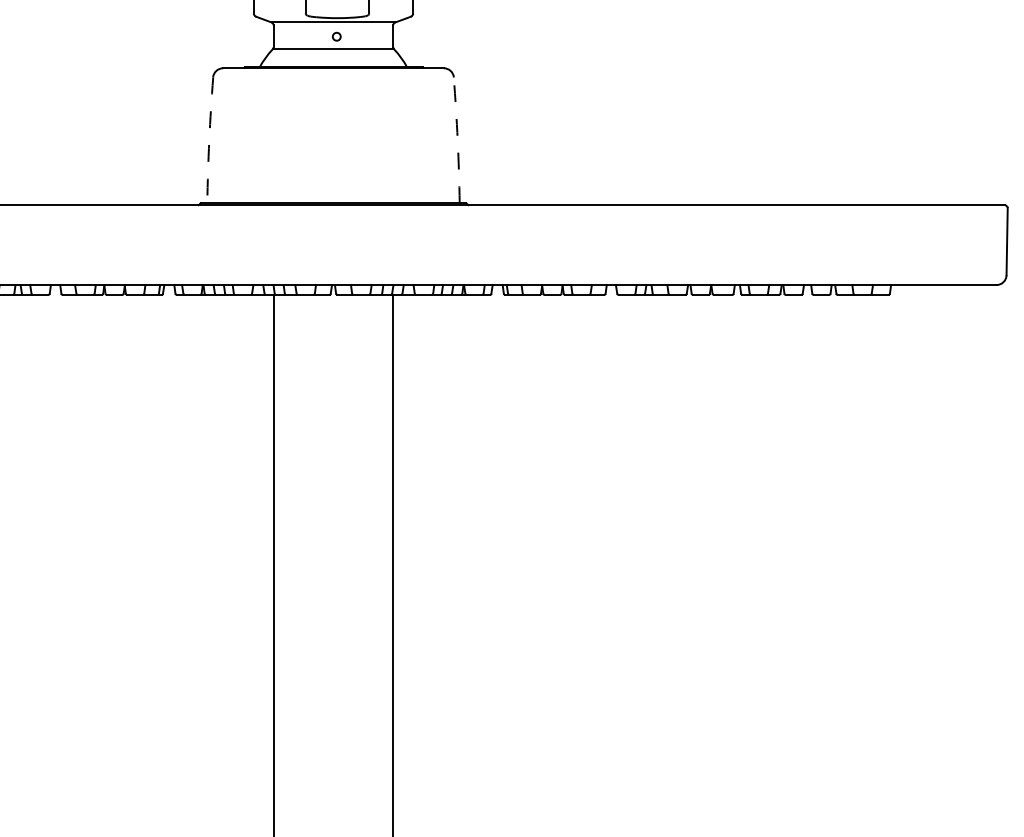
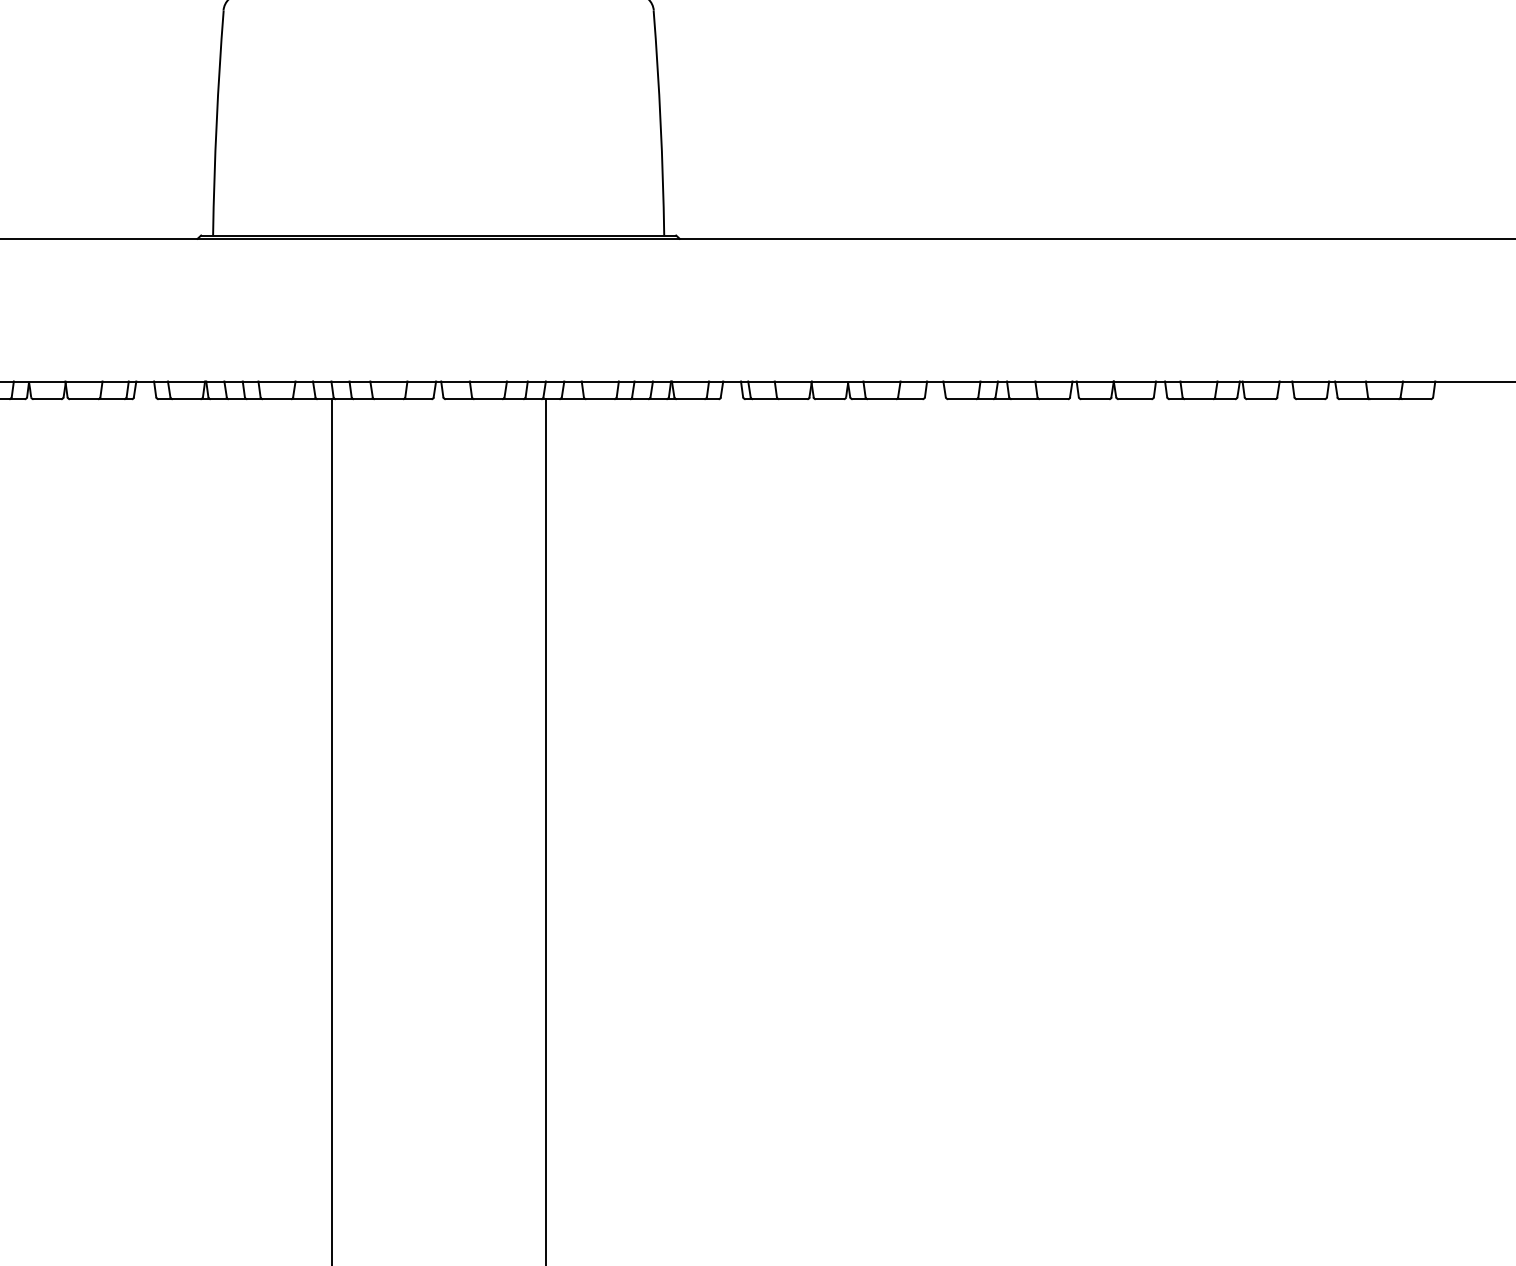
arc: (209, 140) -> (217, 123), dashed -> solid
arc: (457, 140) -> (660, 123), dashed -> solid

